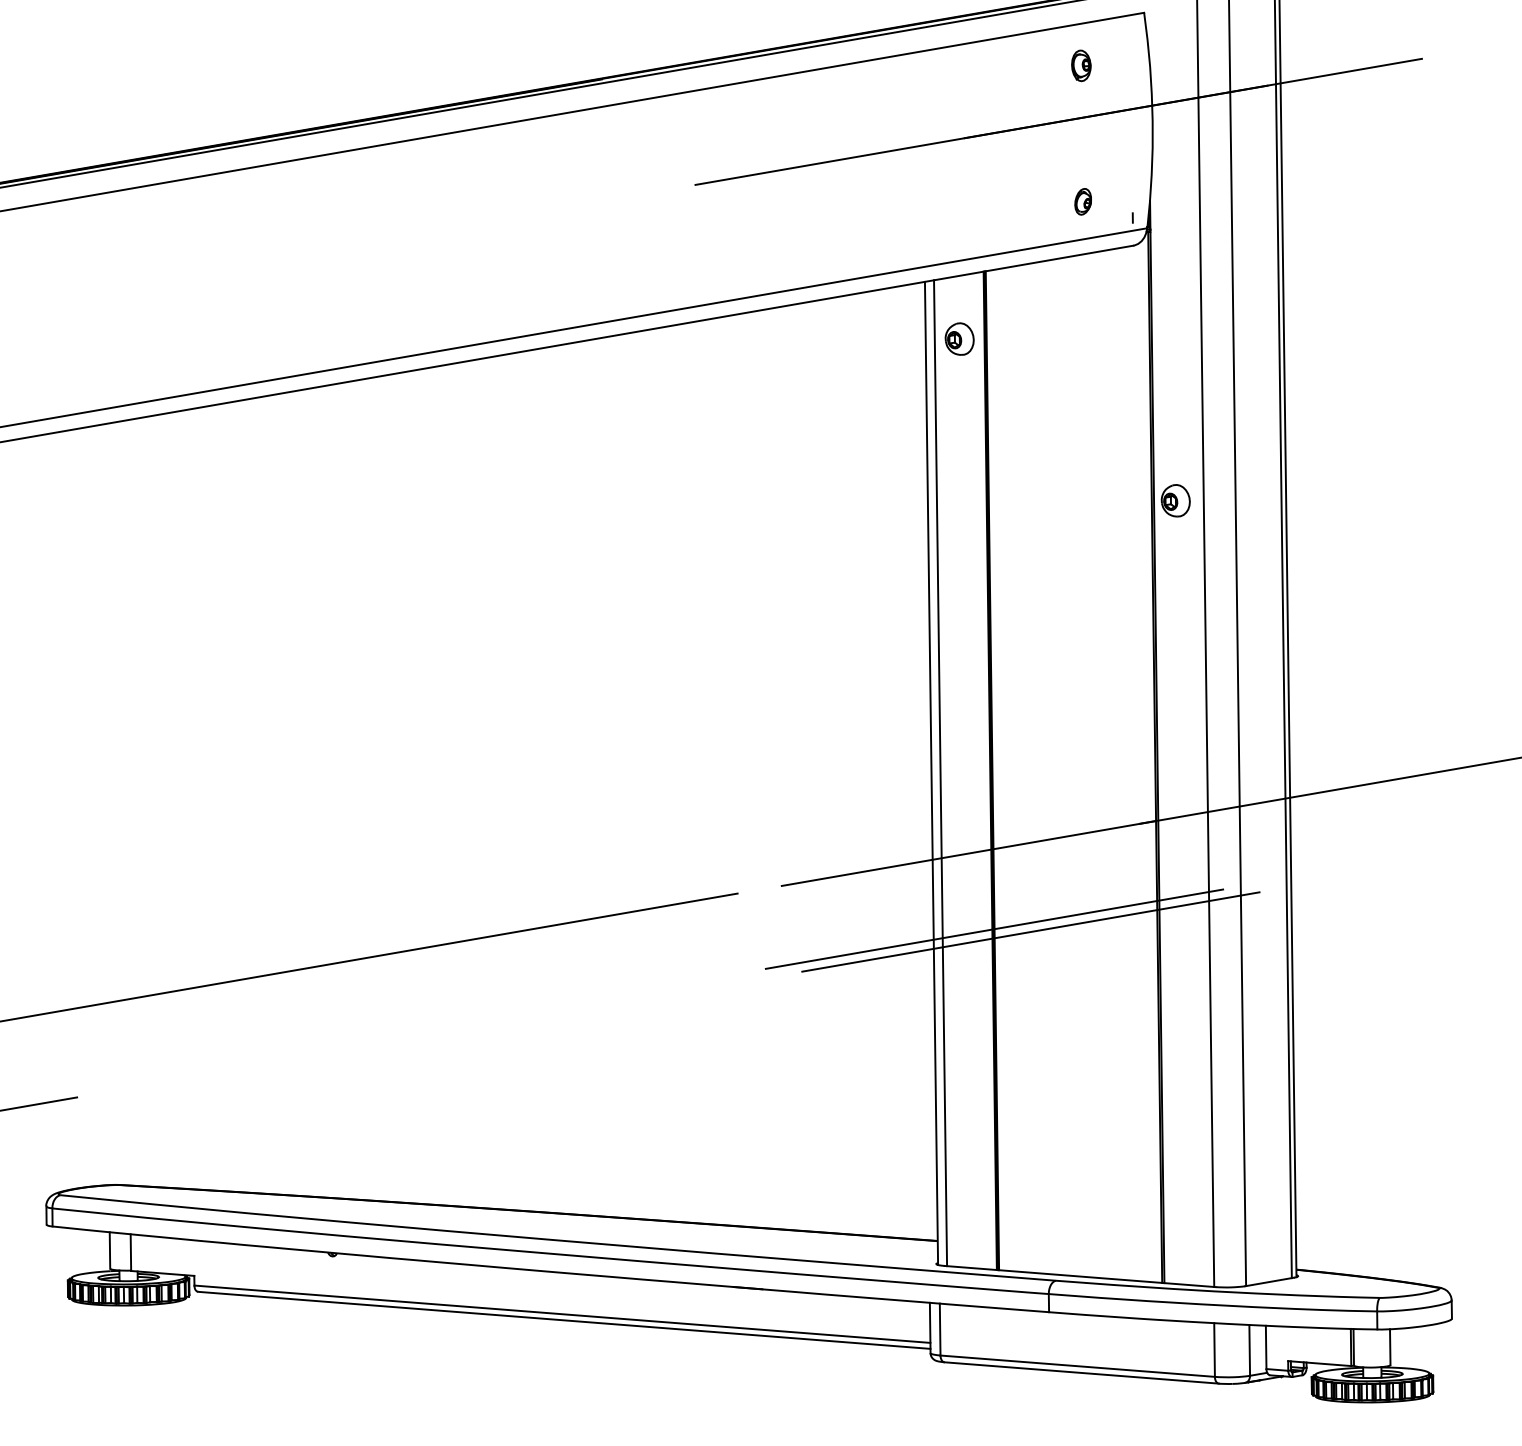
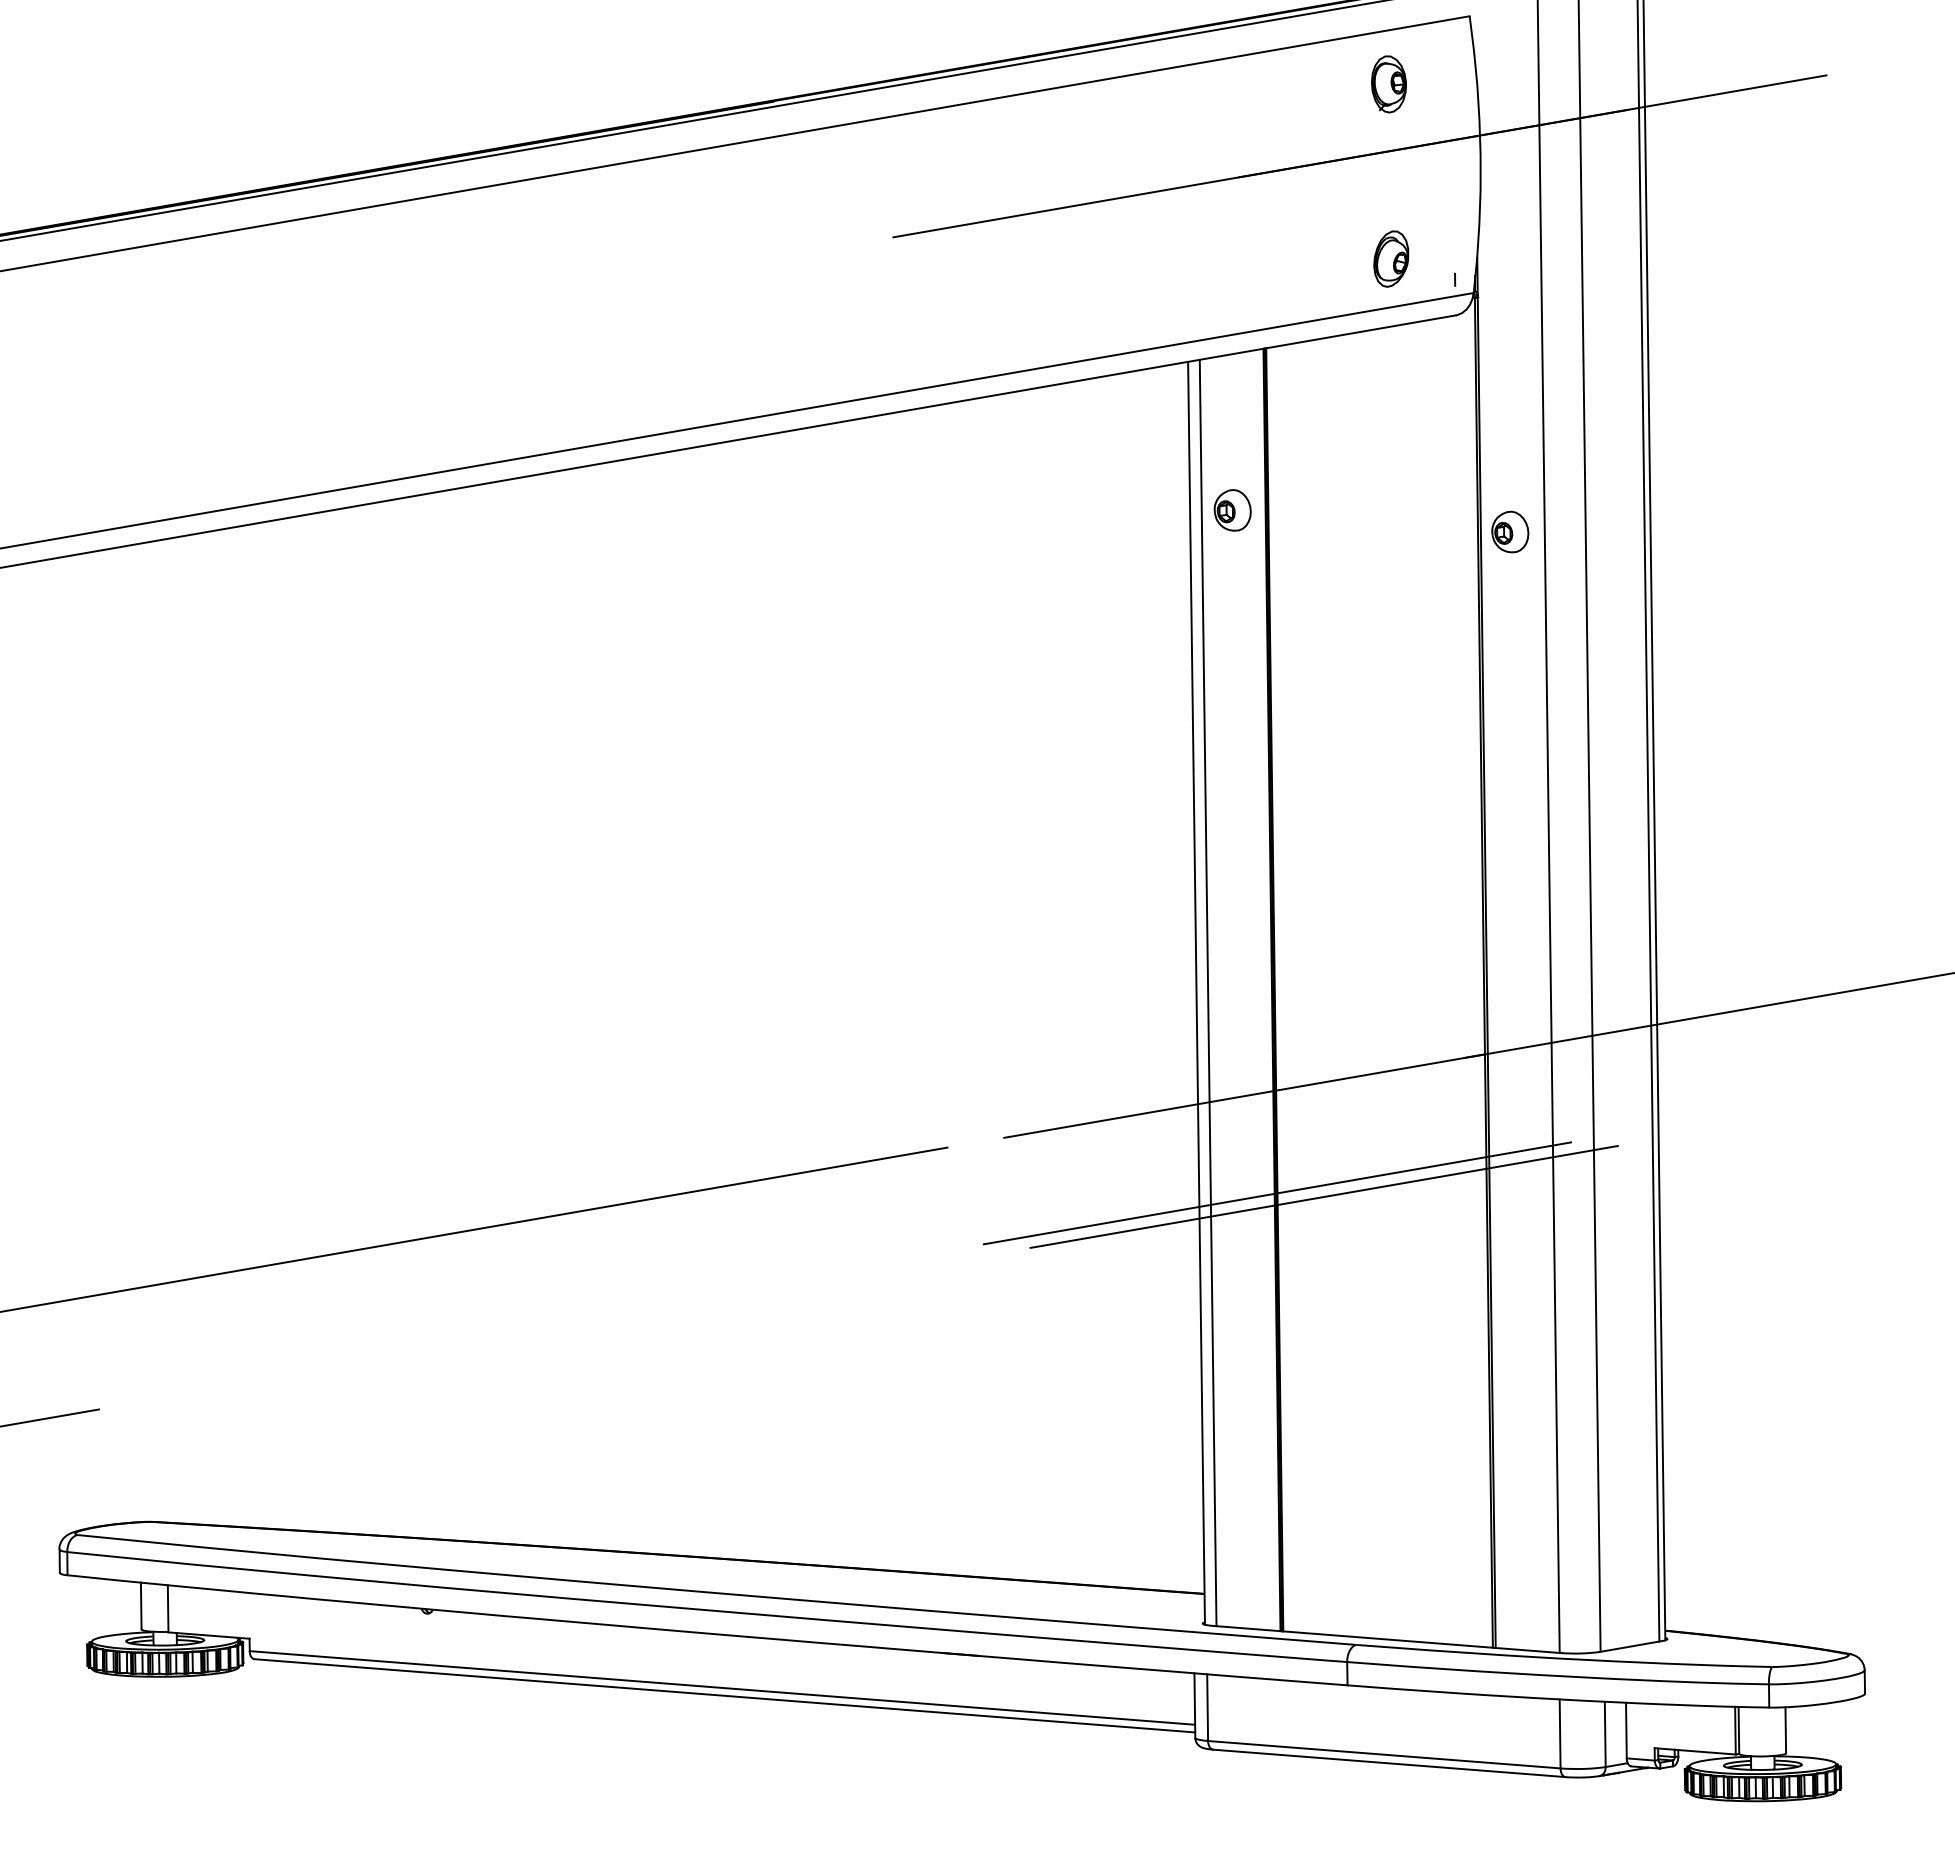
part: (1080, 65) -> (1388, 84), size x1.43
part: (1083, 201) -> (1391, 258), size x1.67
part: (959, 339) -> (1232, 510), moved
part: (1175, 500) -> (1510, 531), moved

